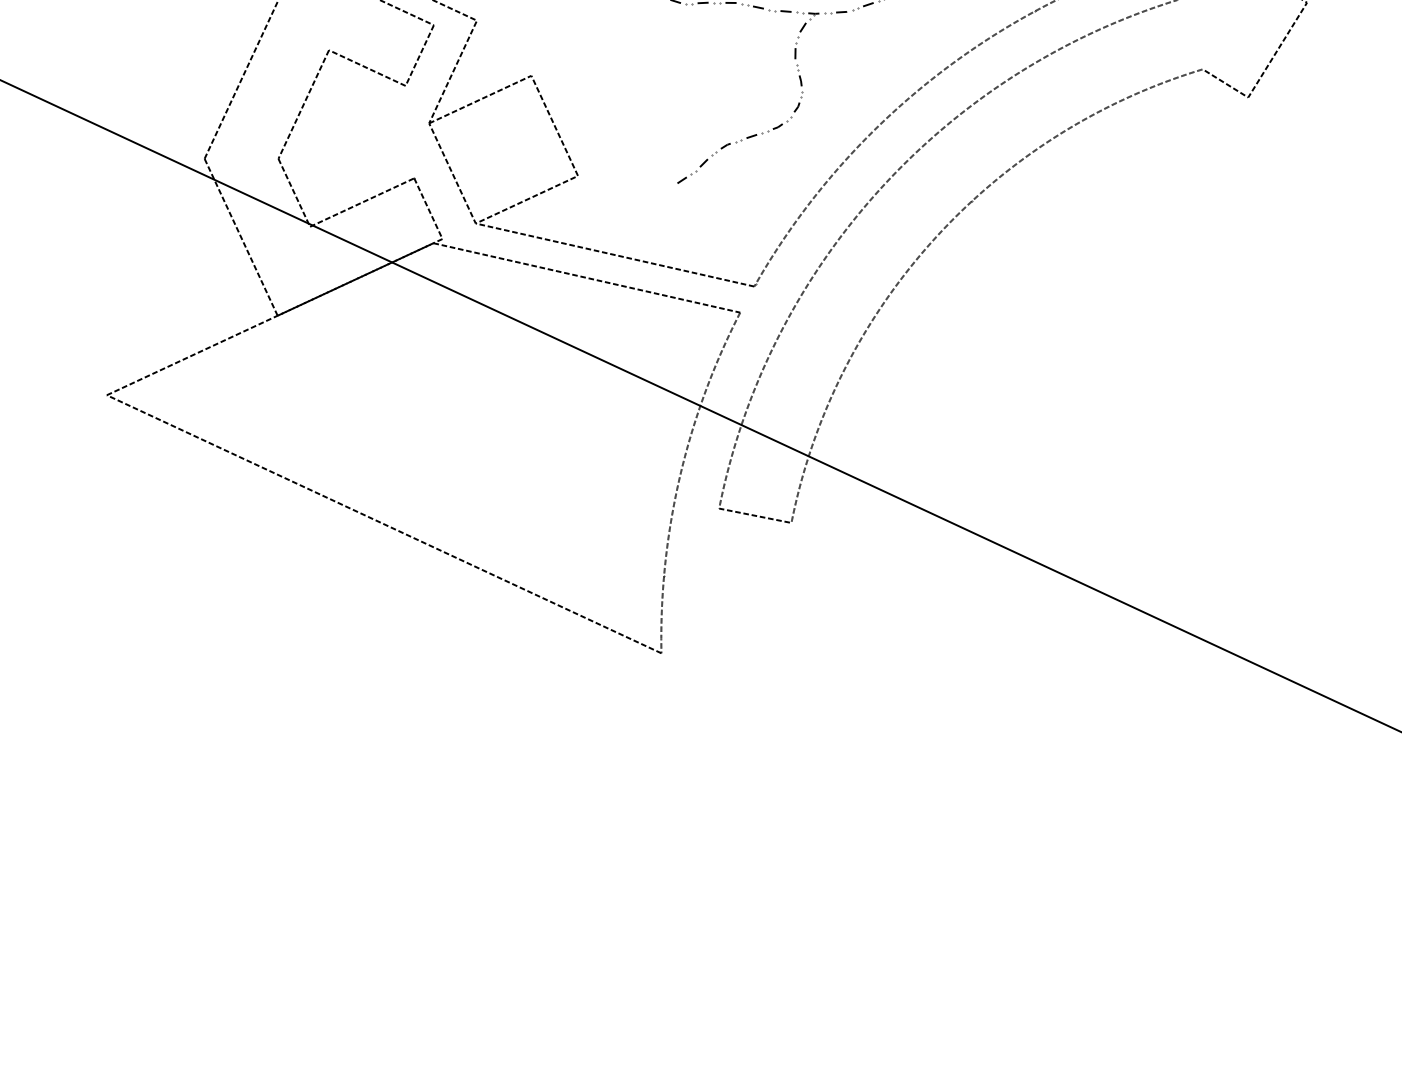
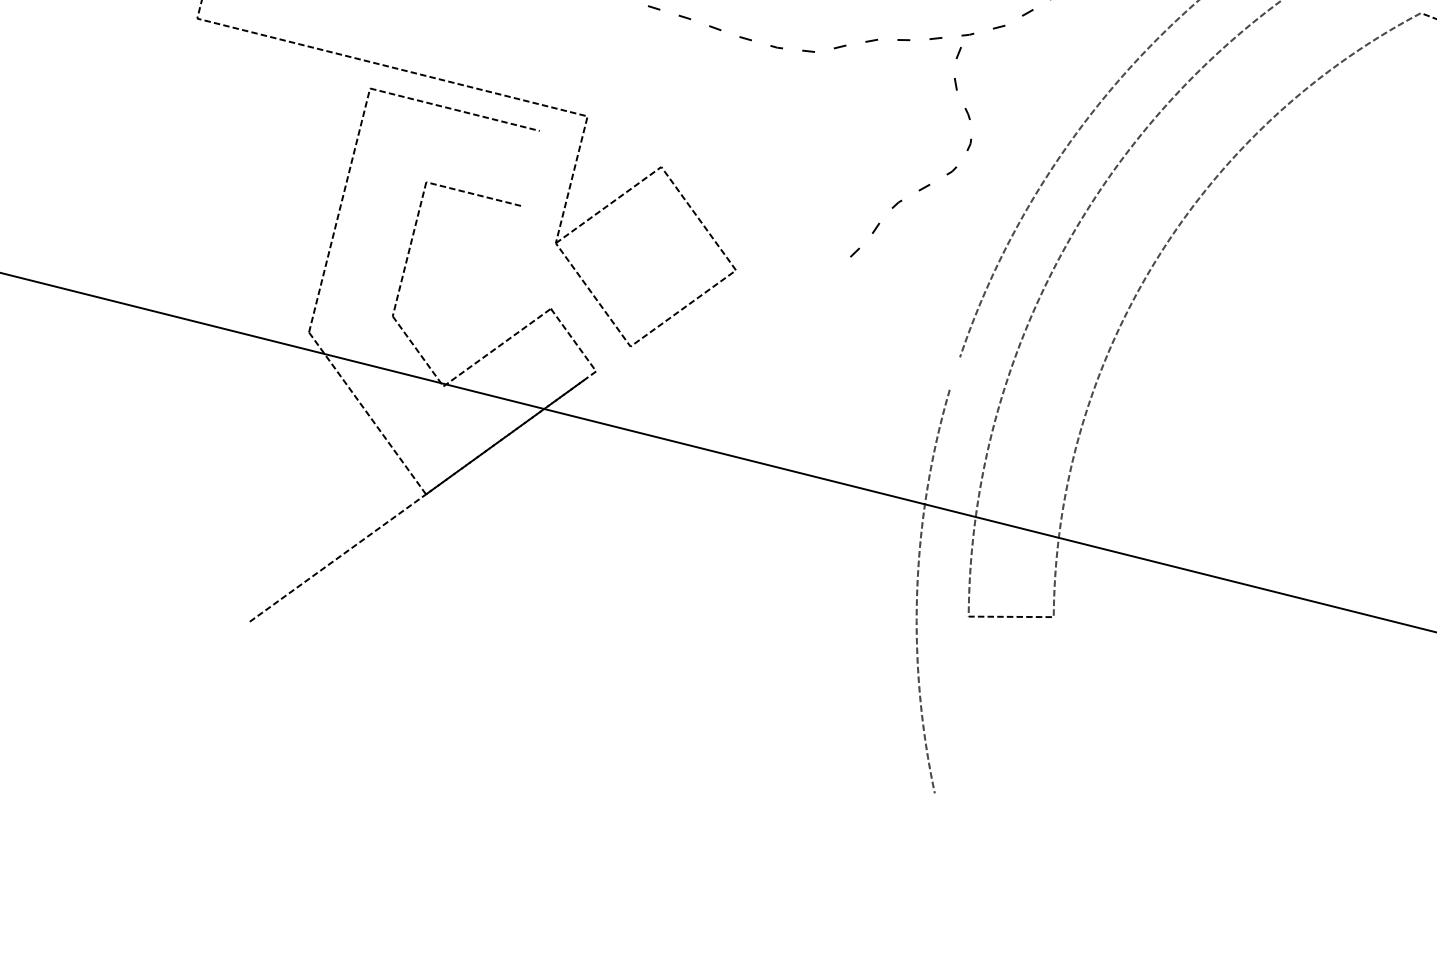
line: (419, 55) -> (530, 168), removed
line: (614, 254) -> (794, 351), removed
line: (586, 277) -> (767, 383), removed
line: (383, 524) -> (591, 707), removed

